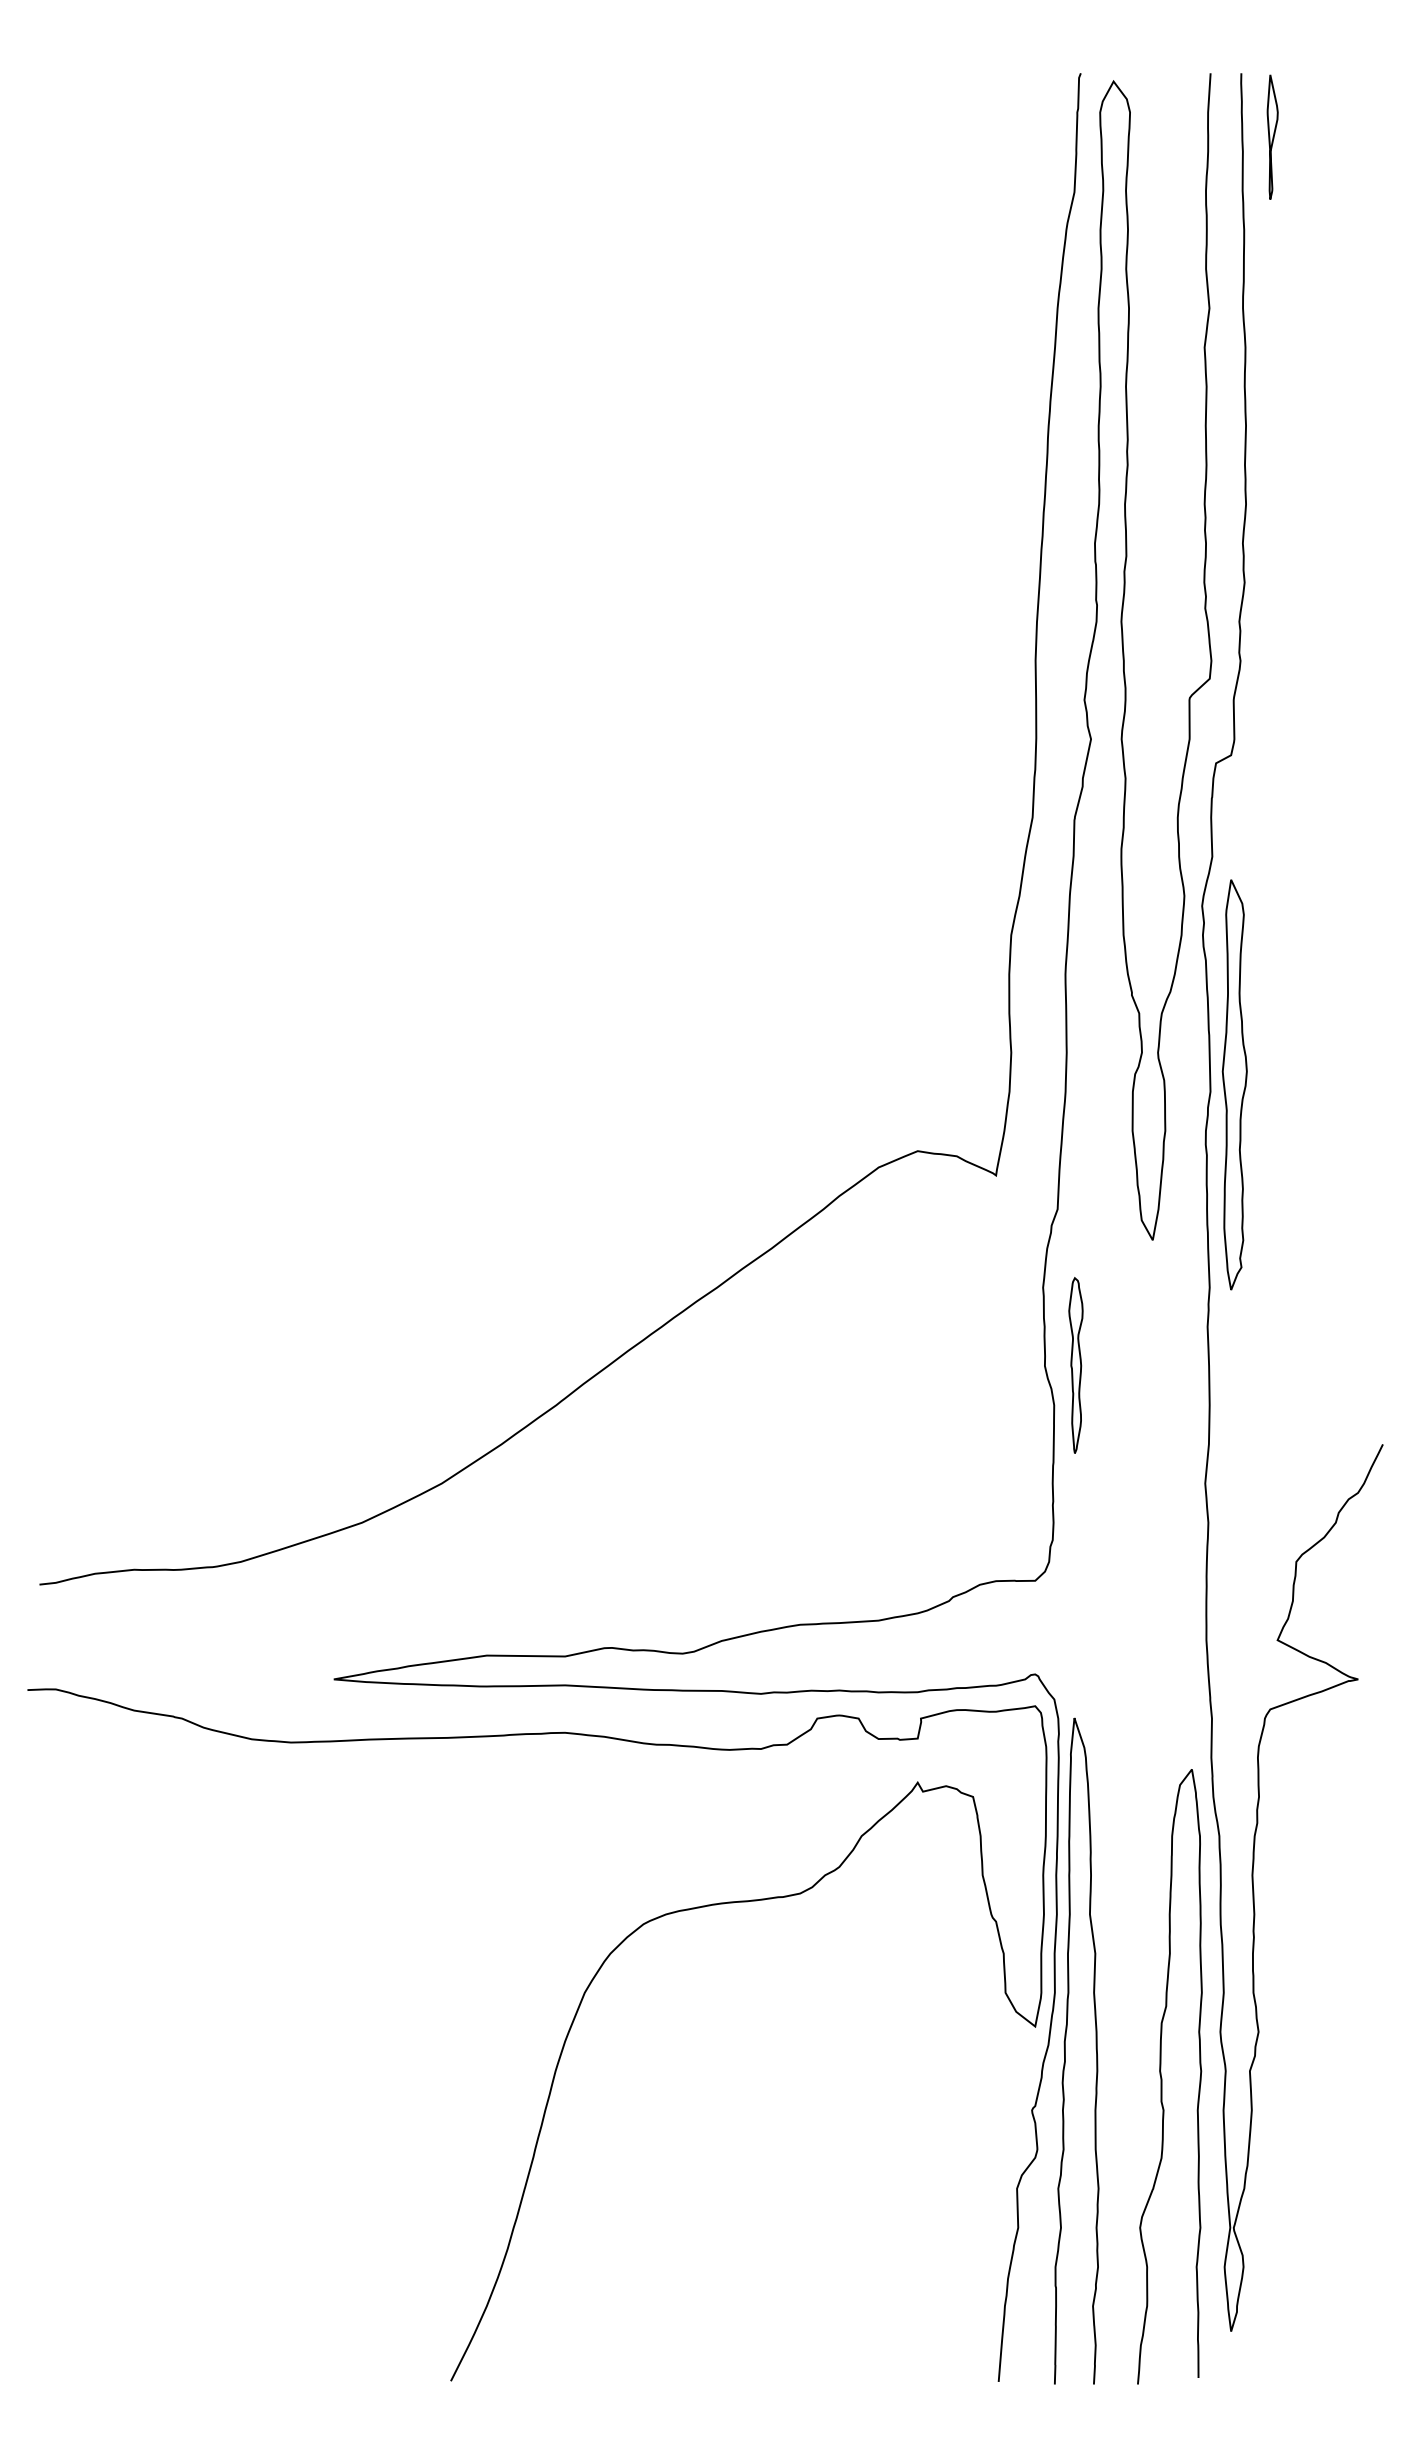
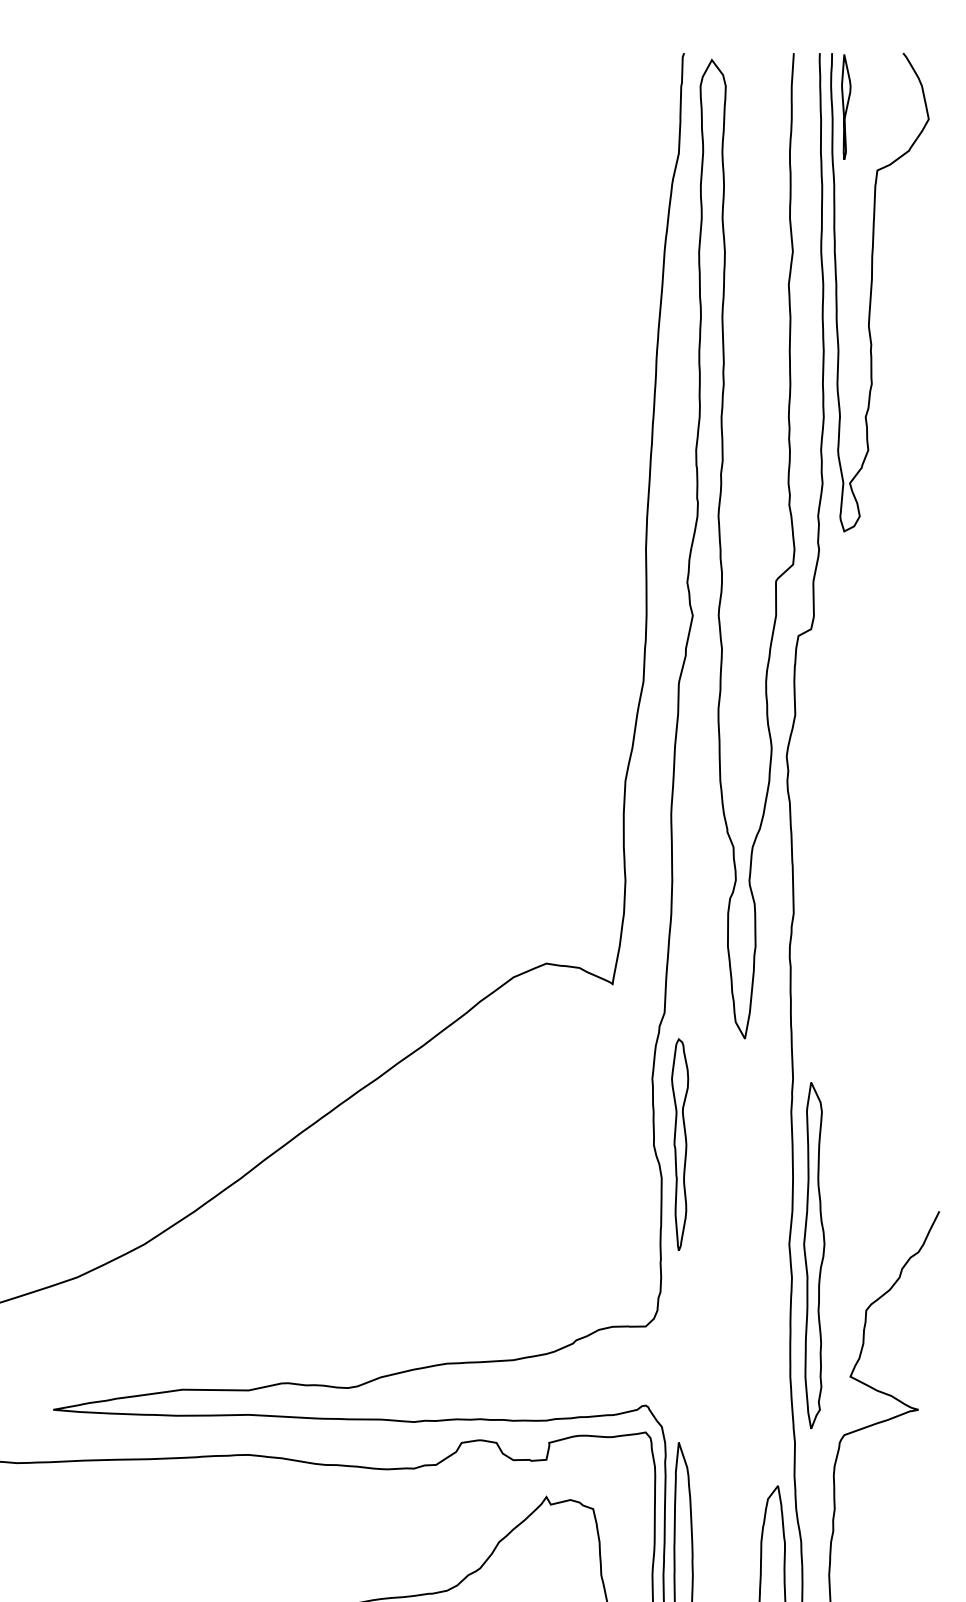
curve: (1303, 353) -> (872, 289), added
part: (1234, 1084) -> (814, 1255), moved
part: (1075, 1365) -> (679, 1144), size x1.43

